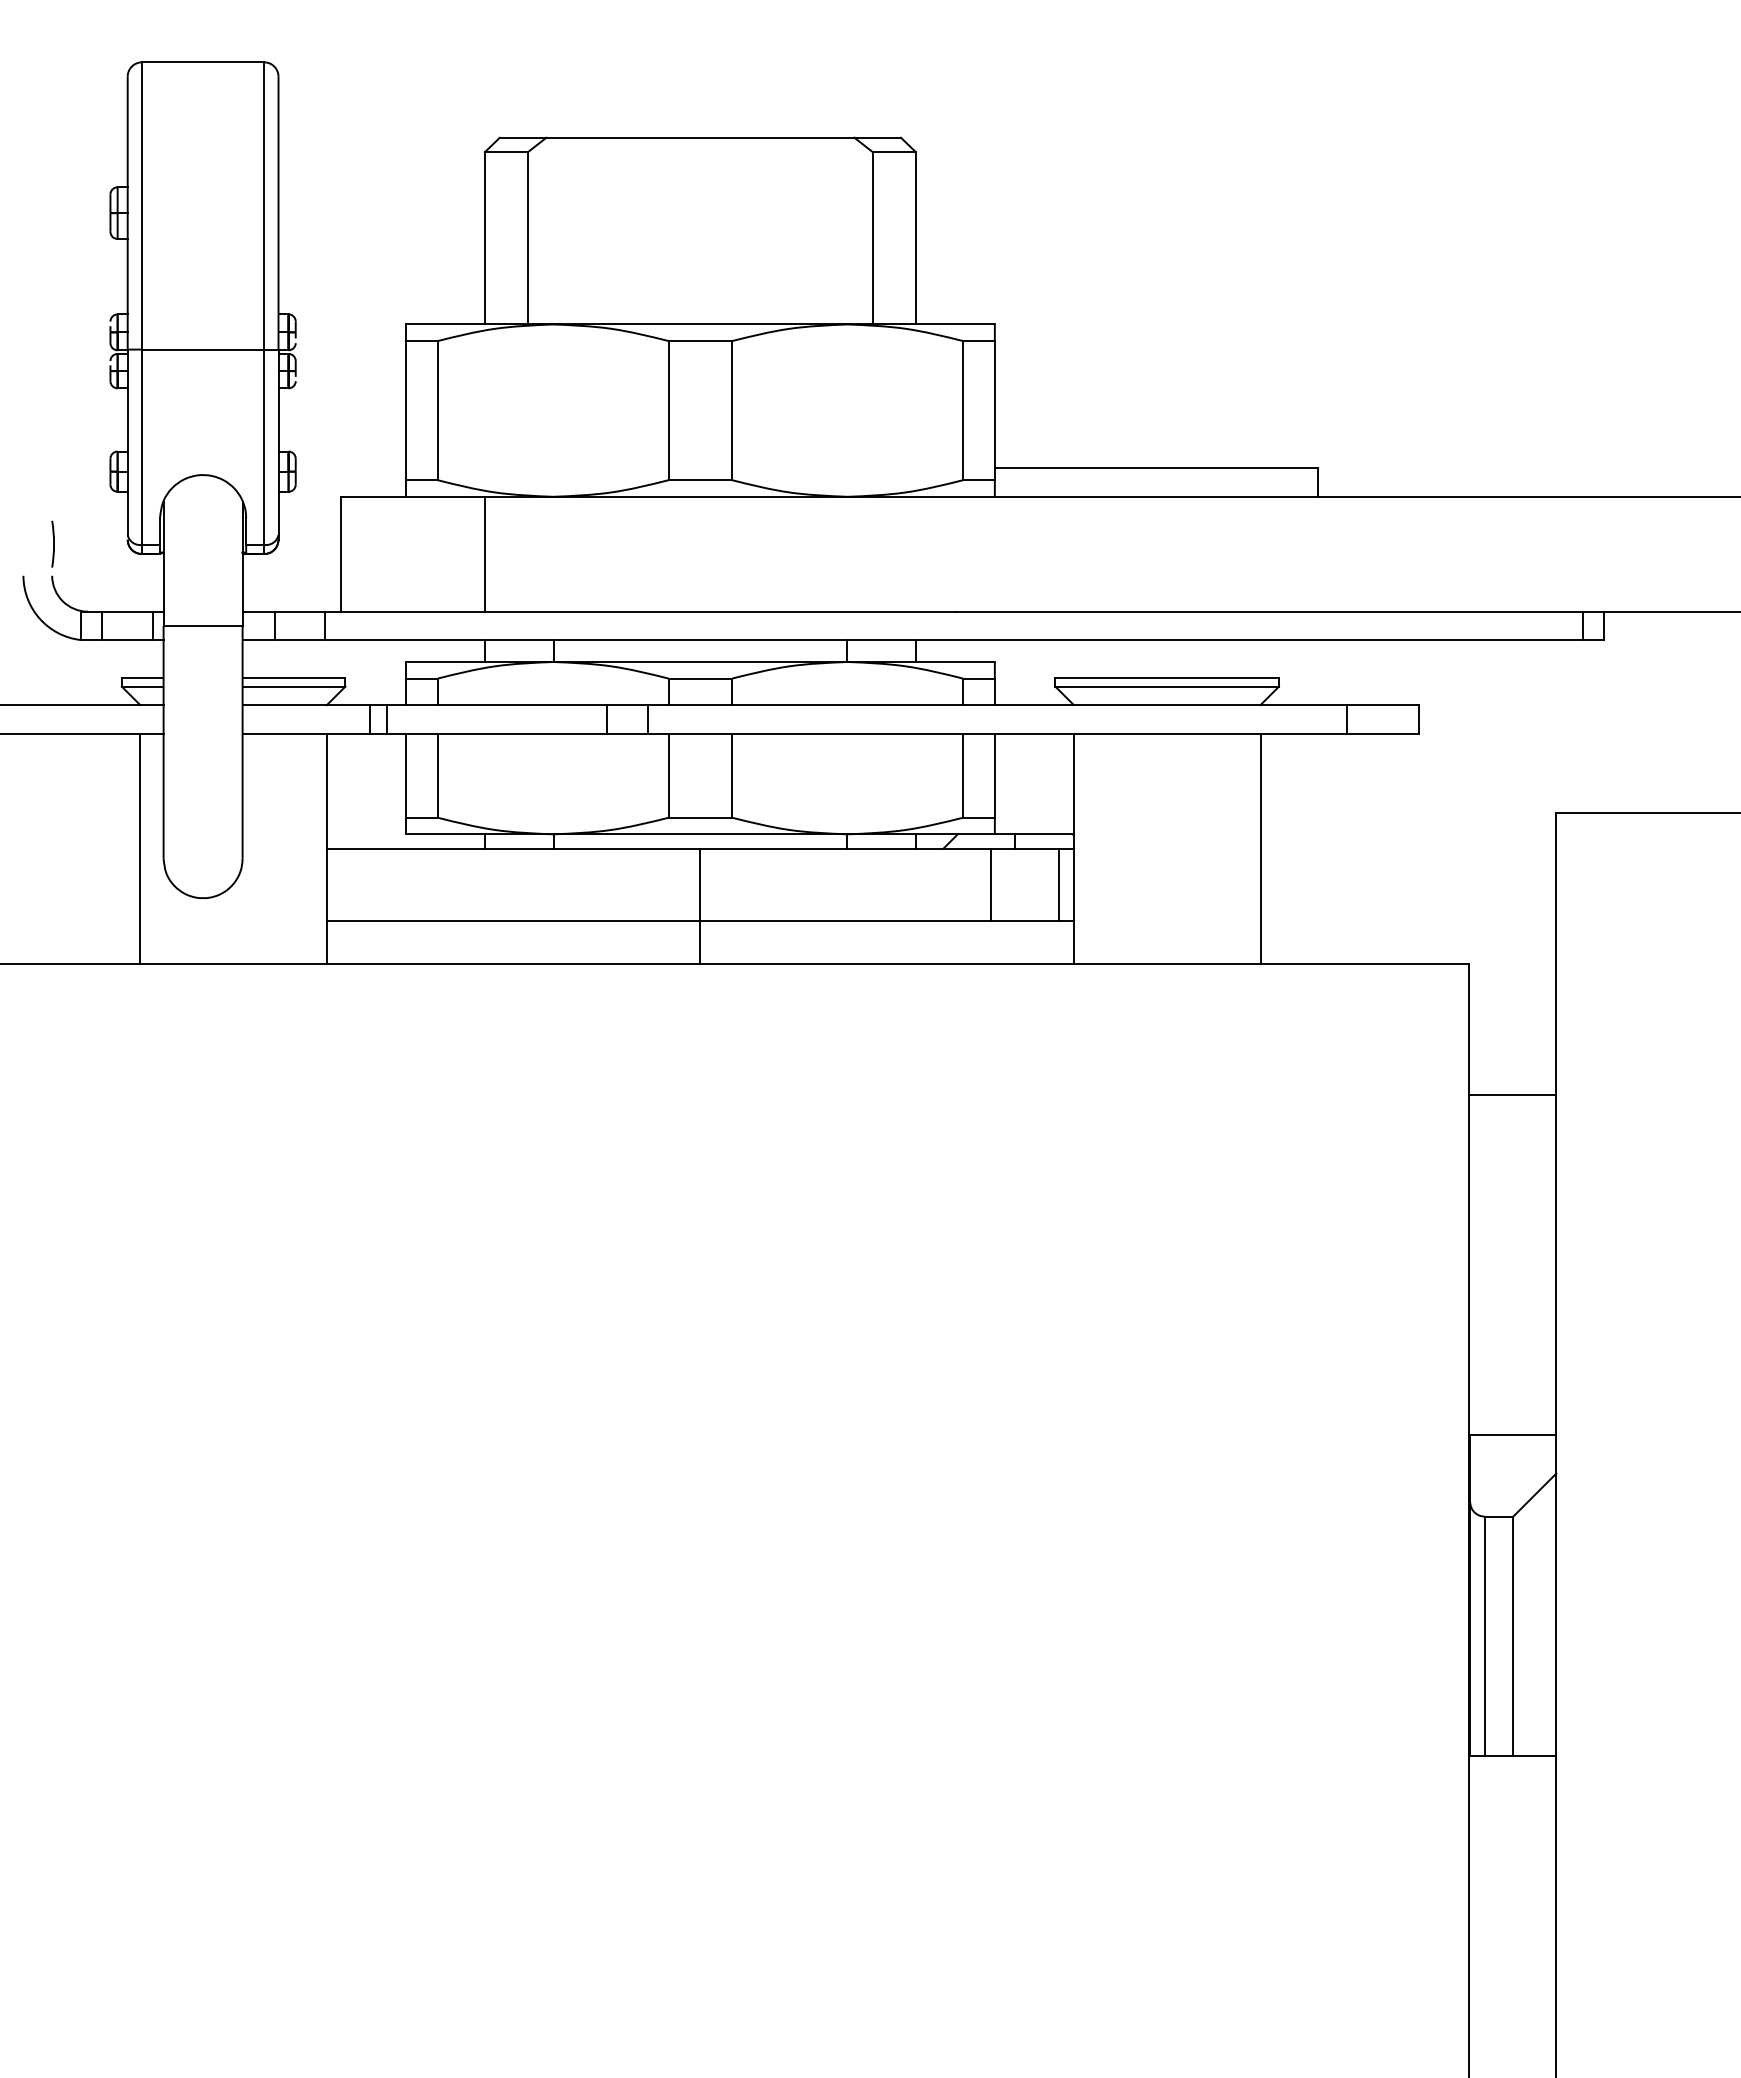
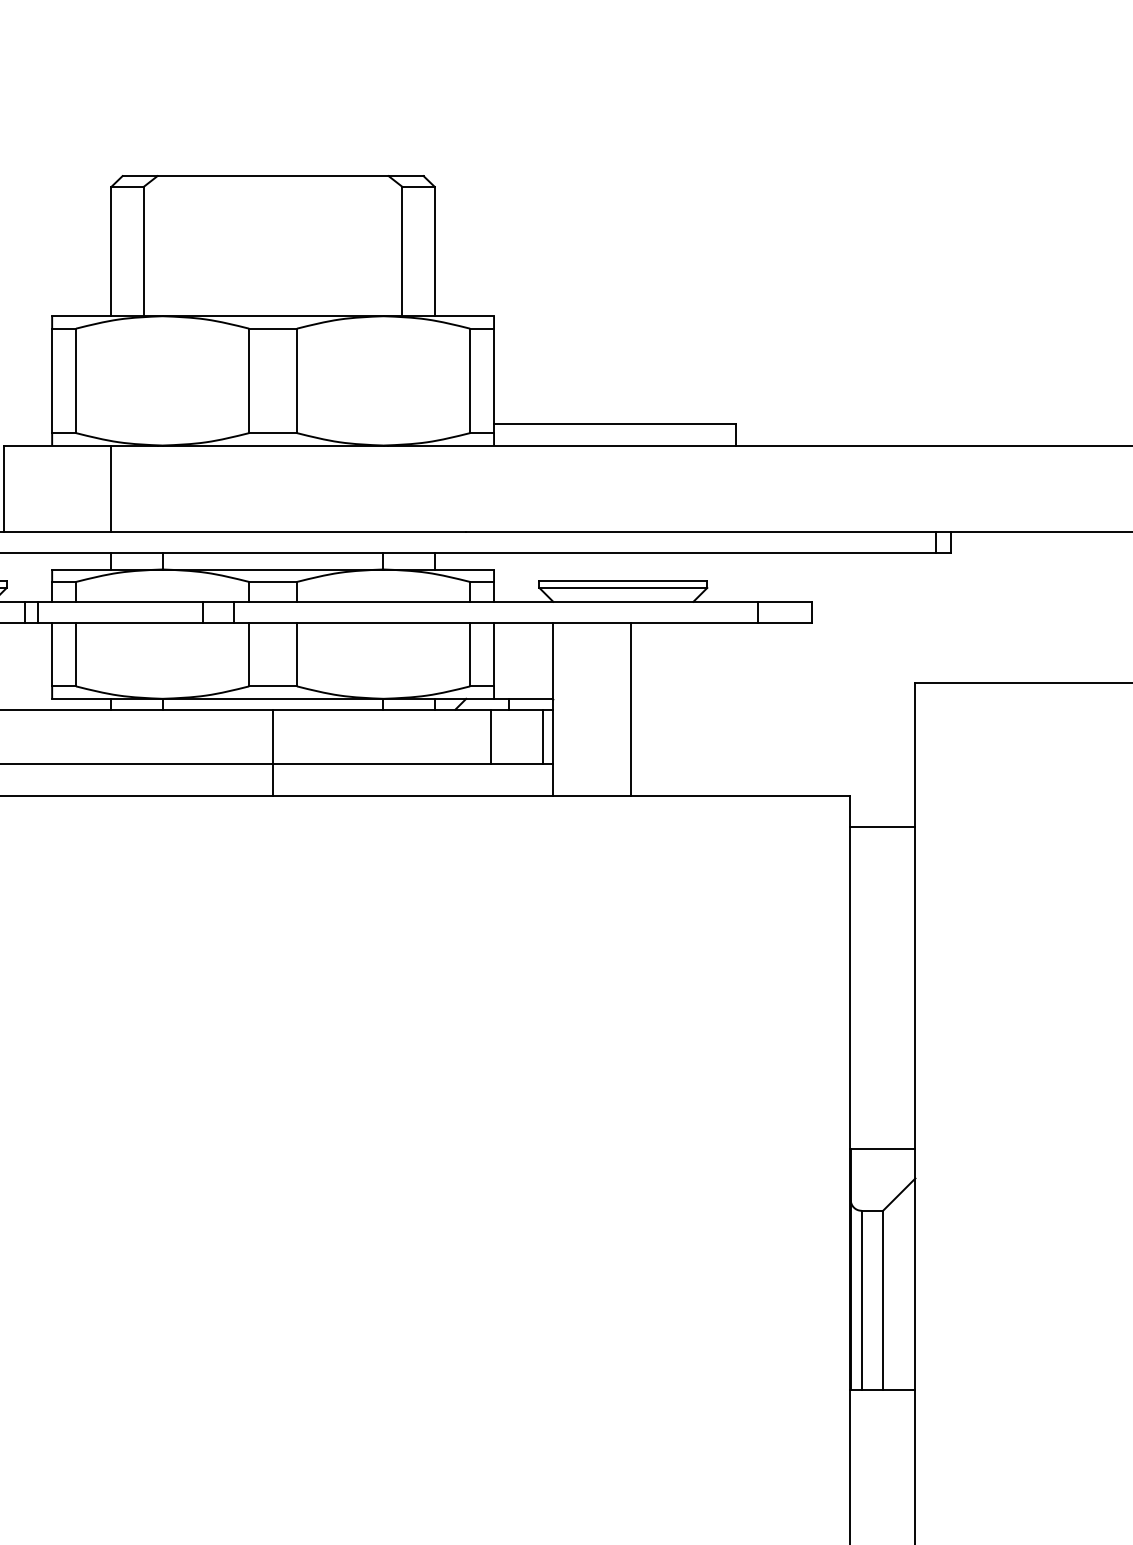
line: (1260, 848) -> (631, 709), moved
line: (1512, 1094) -> (882, 826), moved

